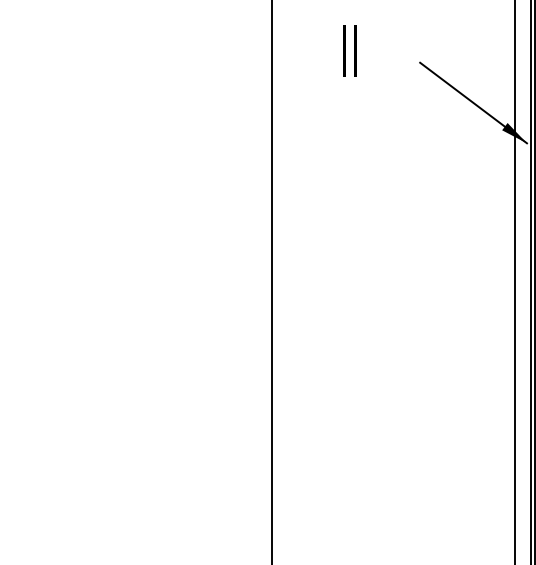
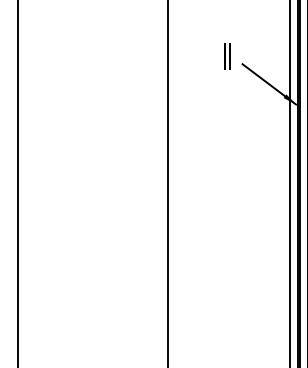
text: (350, 51) -> (227, 56), moved

